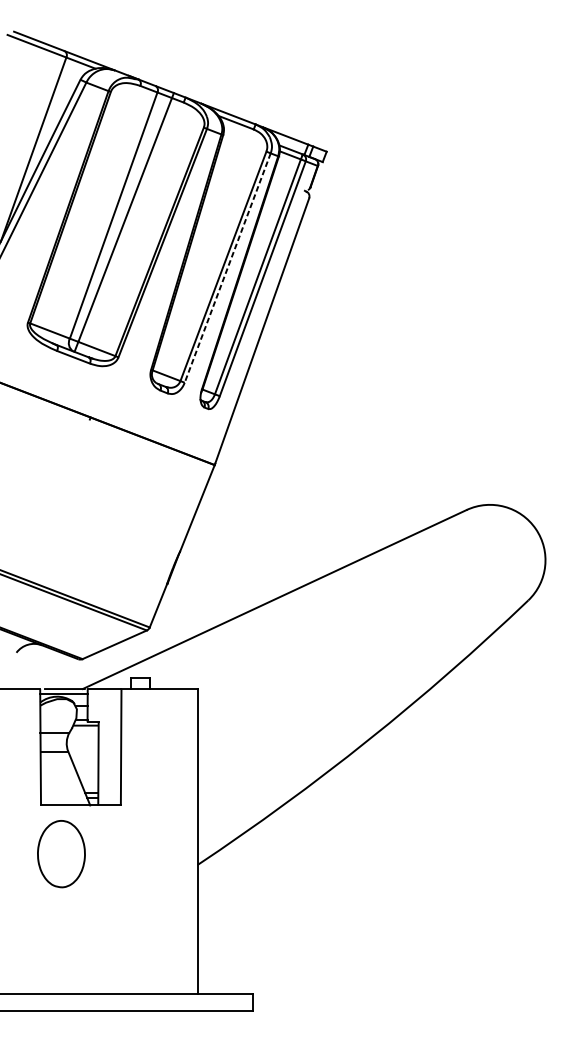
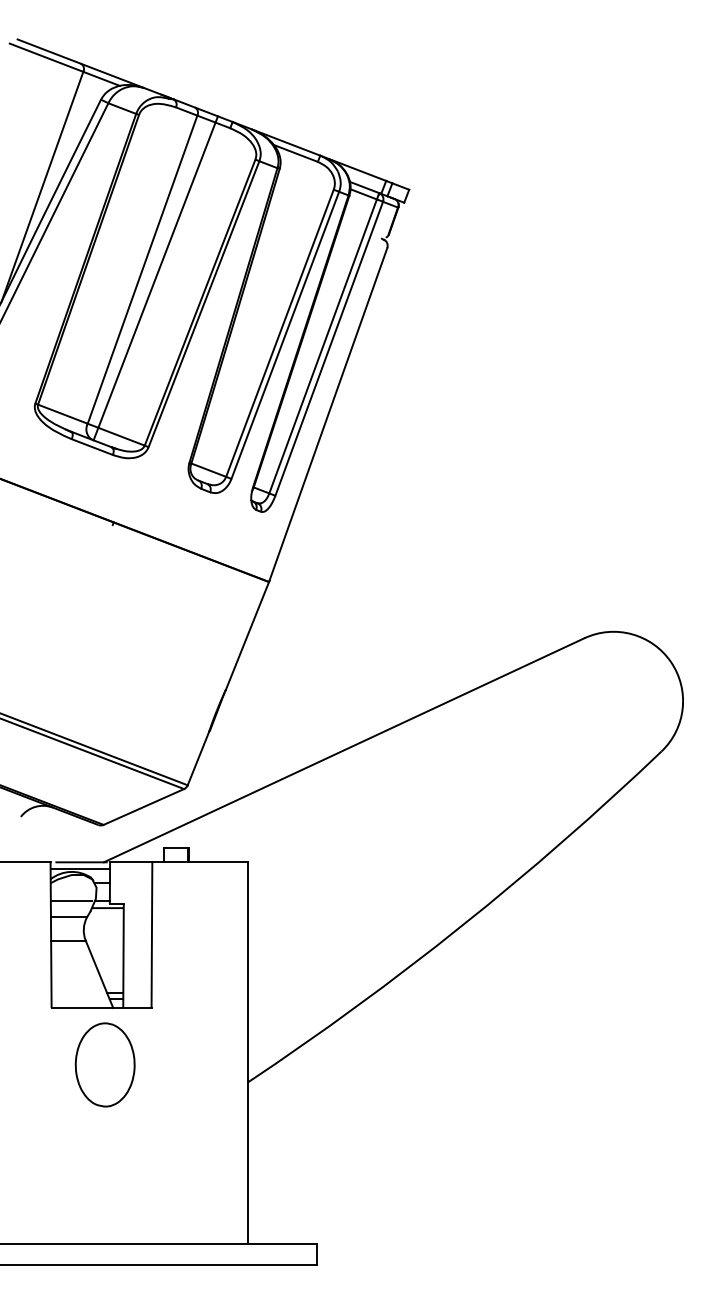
line: (227, 268) -> (285, 335), dashed -> solid
line: (56, 720) -> (71, 901), added
part: (60, 853) -> (104, 1064), moved

